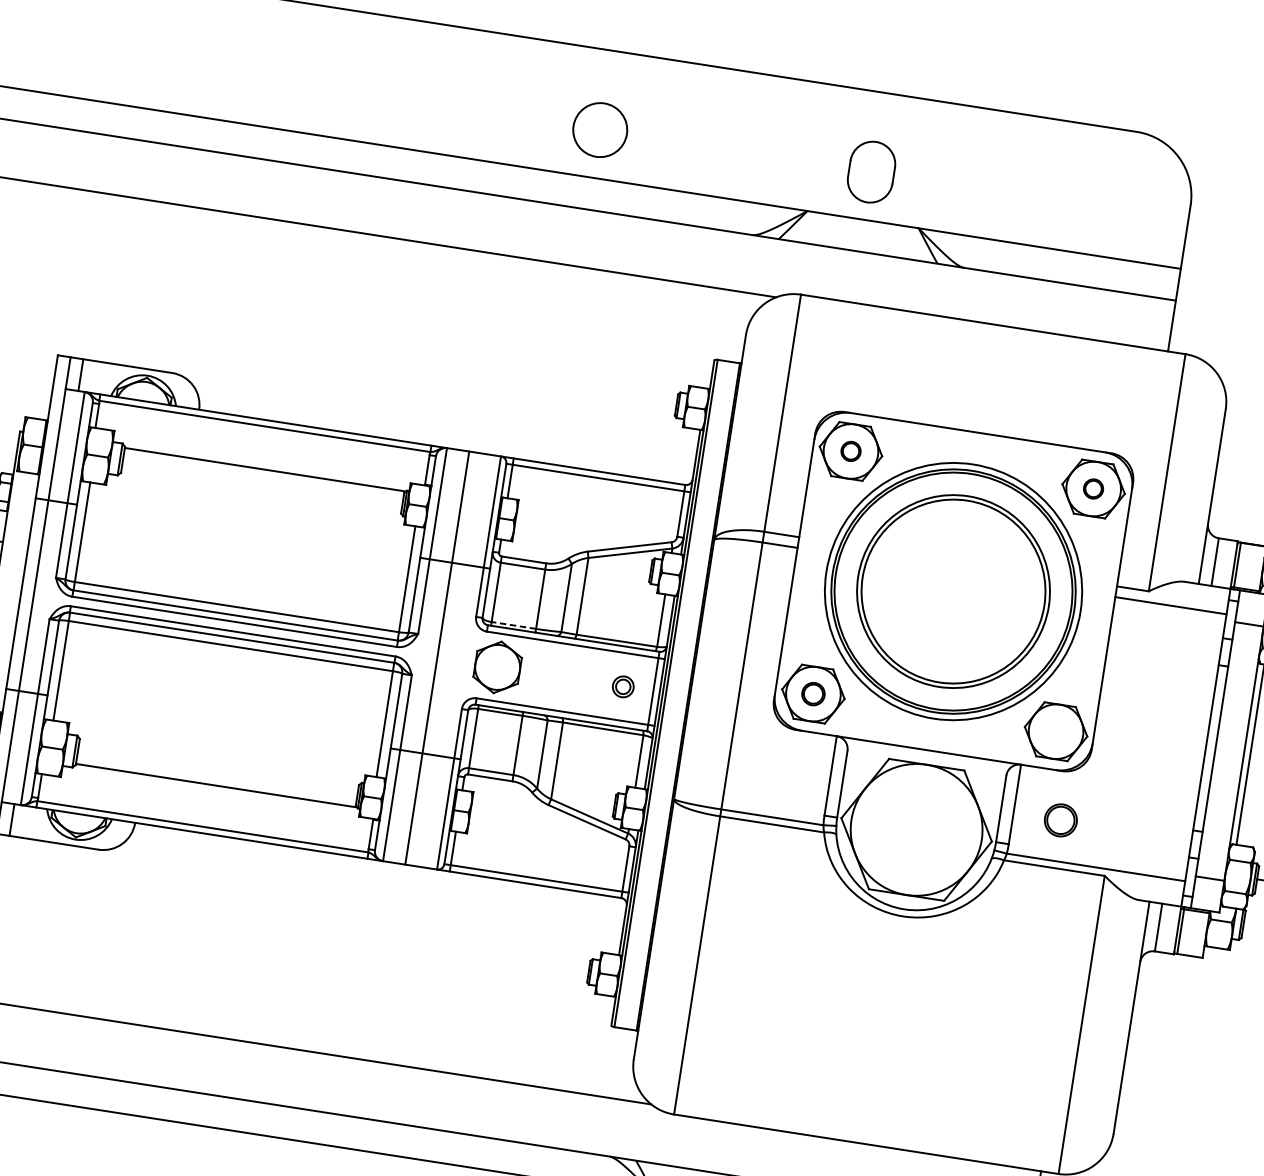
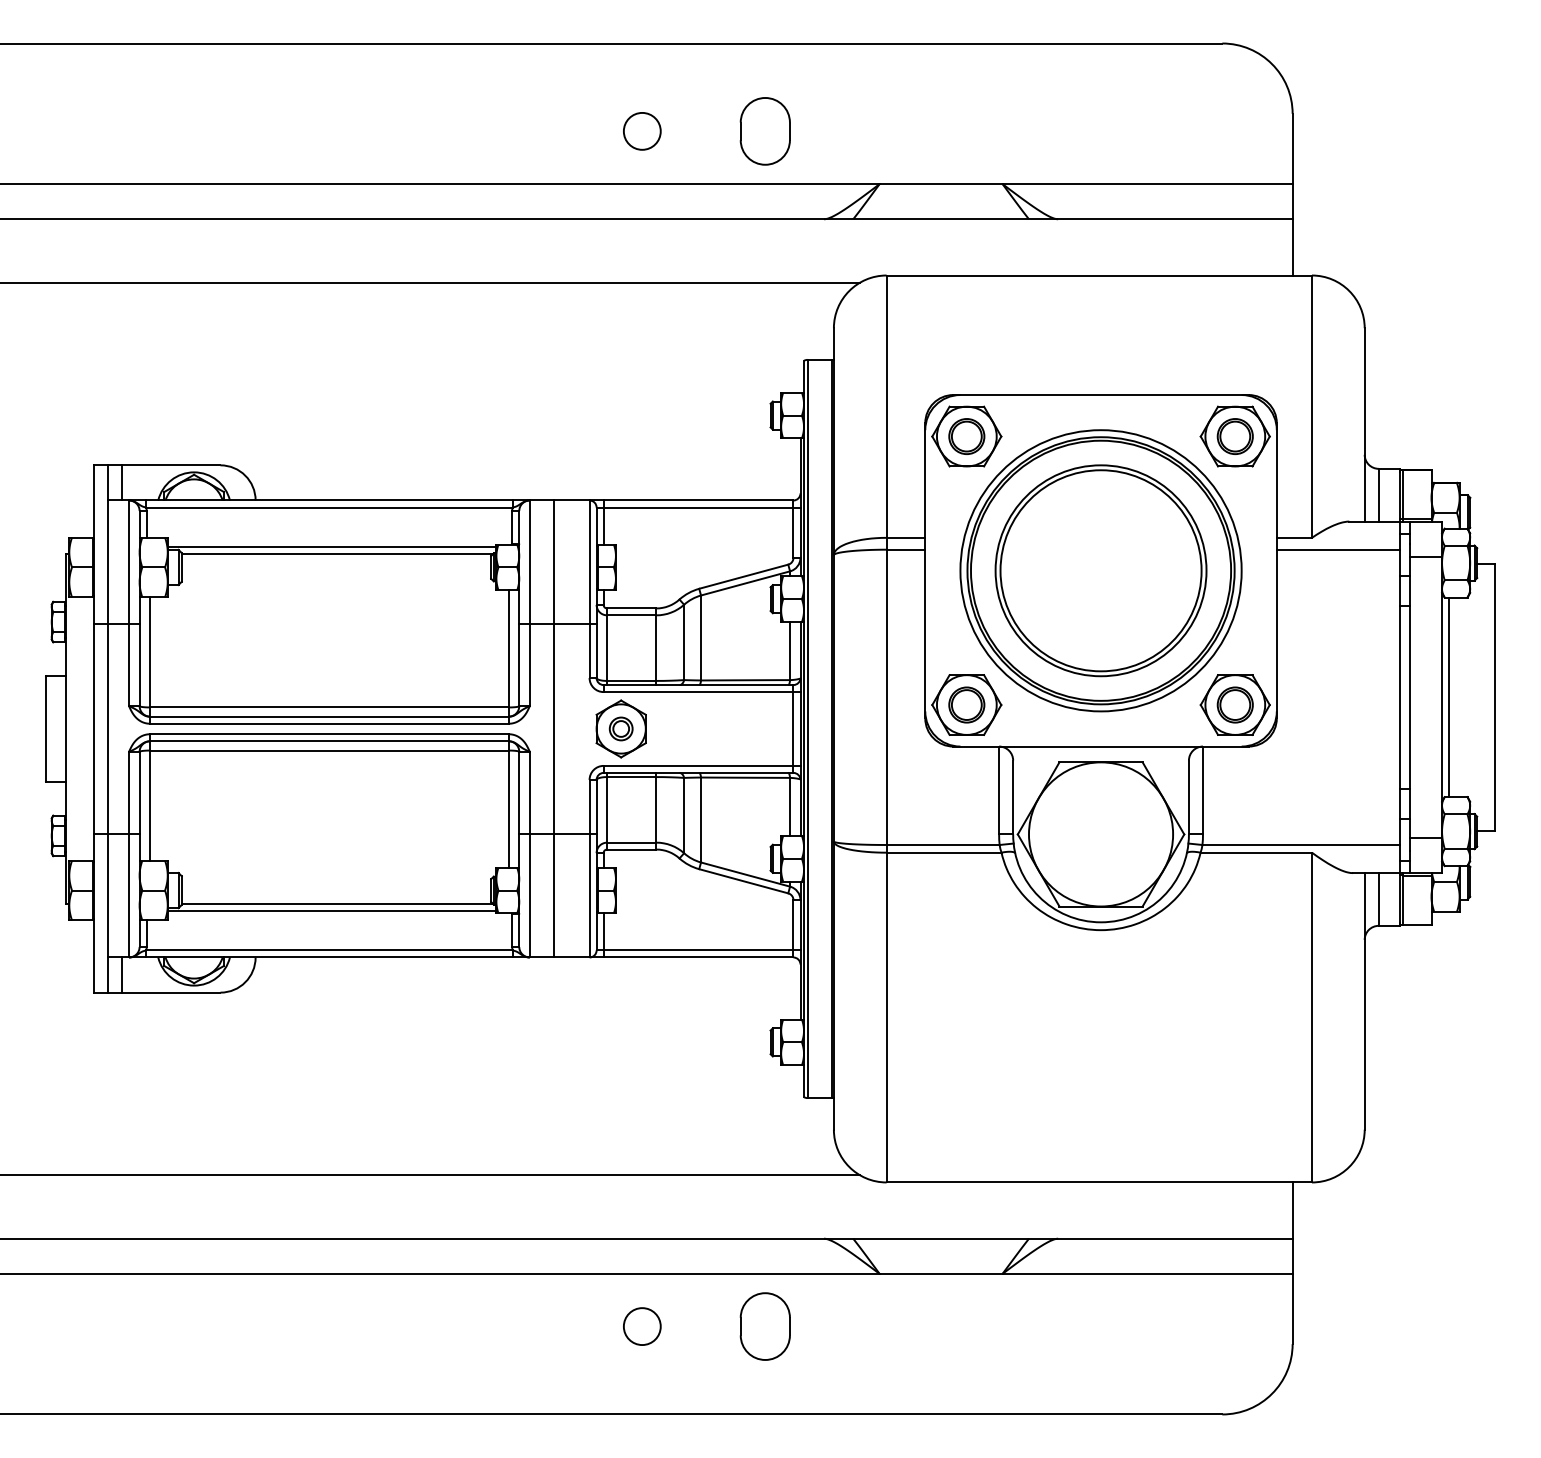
circle: (600, 130) -> (642, 131), size x0.62
part: (870, 172) -> (764, 131), moved
part: (850, 451) -> (966, 436), size x1.67
line: (261, 462) -> (331, 547), added
part: (1092, 488) -> (1234, 436), size x1.67
line: (513, 625) -> (631, 680), dashed -> solid
part: (622, 686) -> (620, 728), moved
part: (813, 693) -> (966, 704), size x1.43
line: (210, 790) -> (331, 910), added
part: (1060, 819) -> (1234, 704), moved

